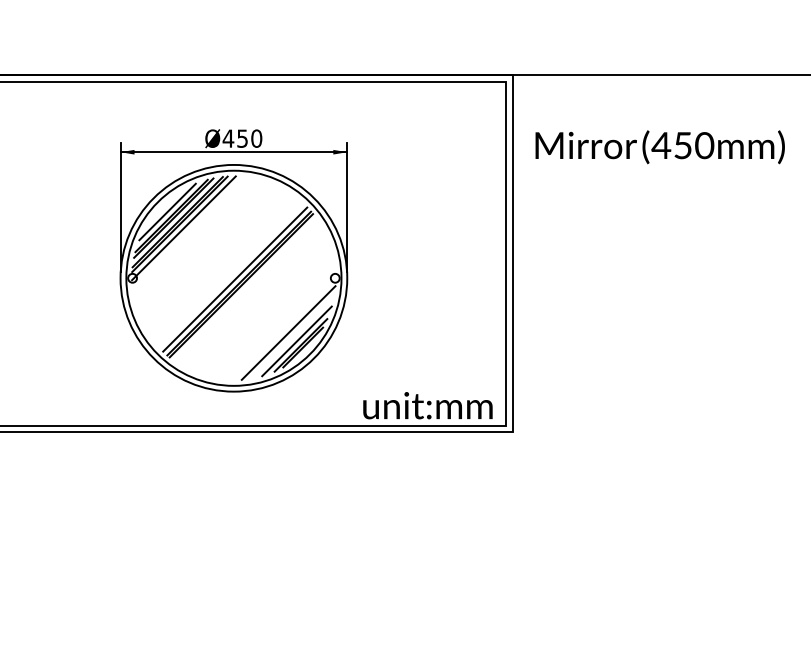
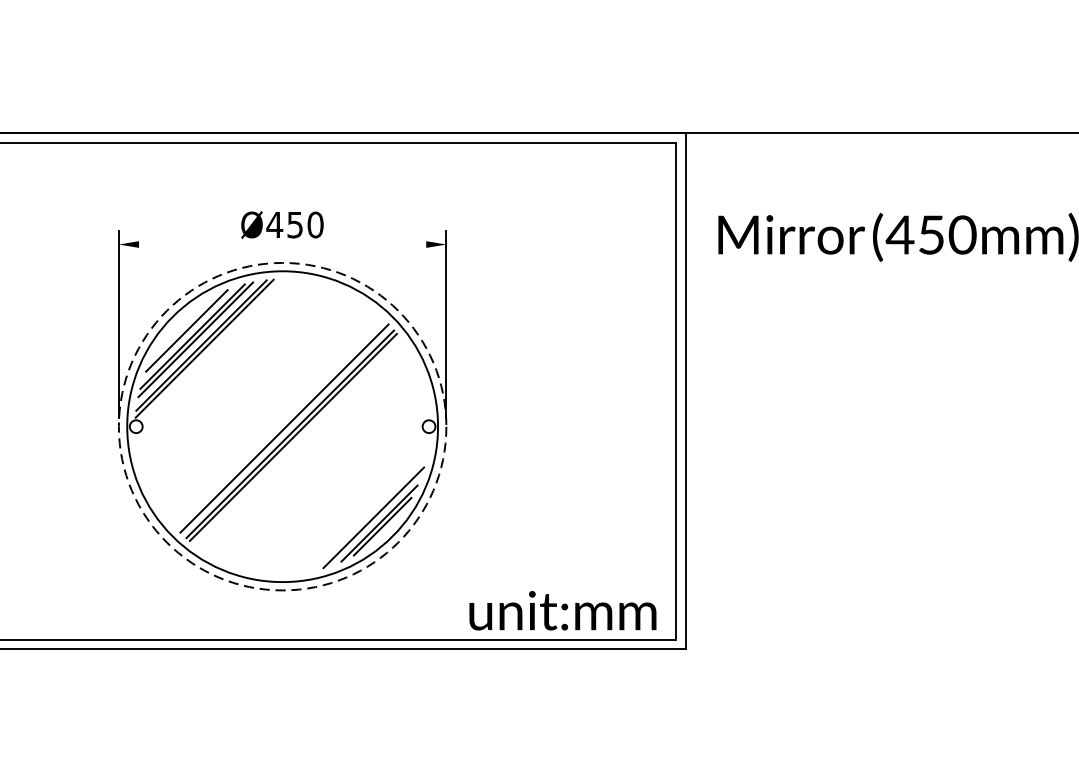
line: (233, 152) -> (282, 244), removed
line: (183, 228) -> (209, 354), removed
circle: (233, 277) -> (282, 425), solid -> dashed
line: (288, 332) -> (361, 504), removed

